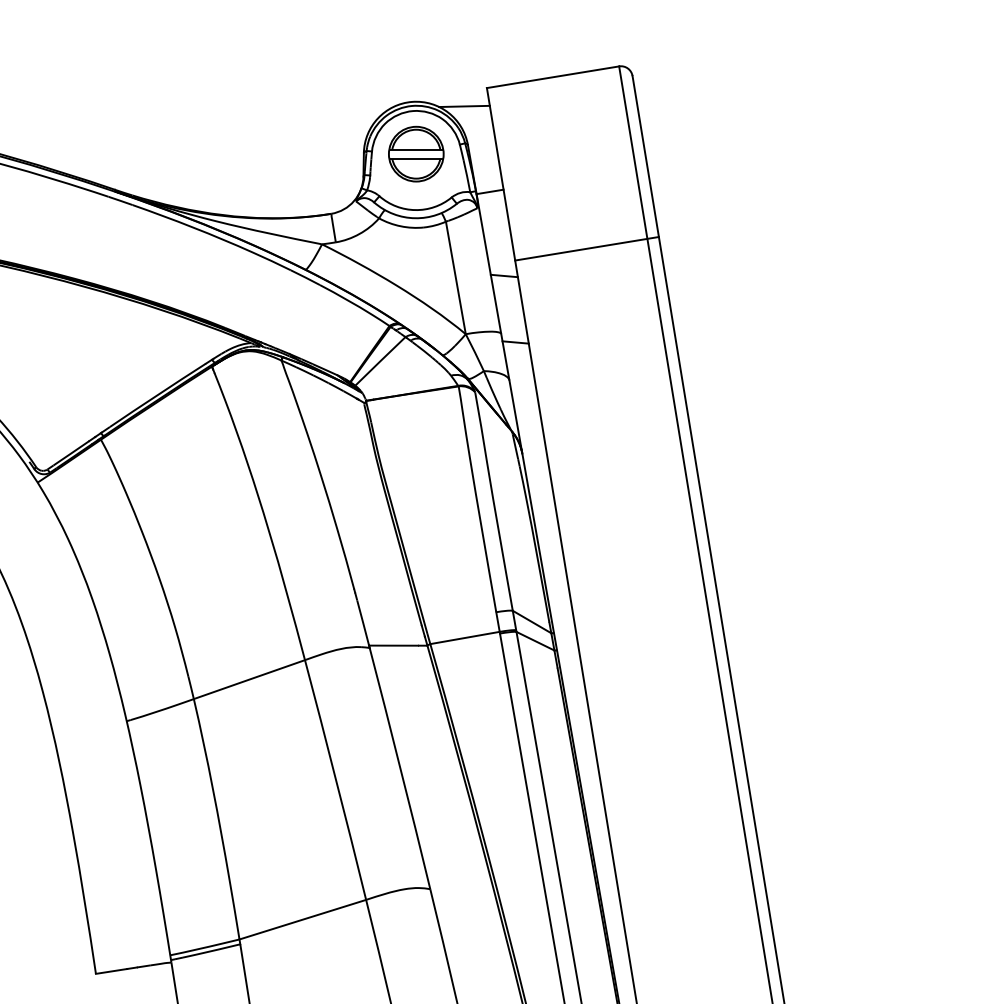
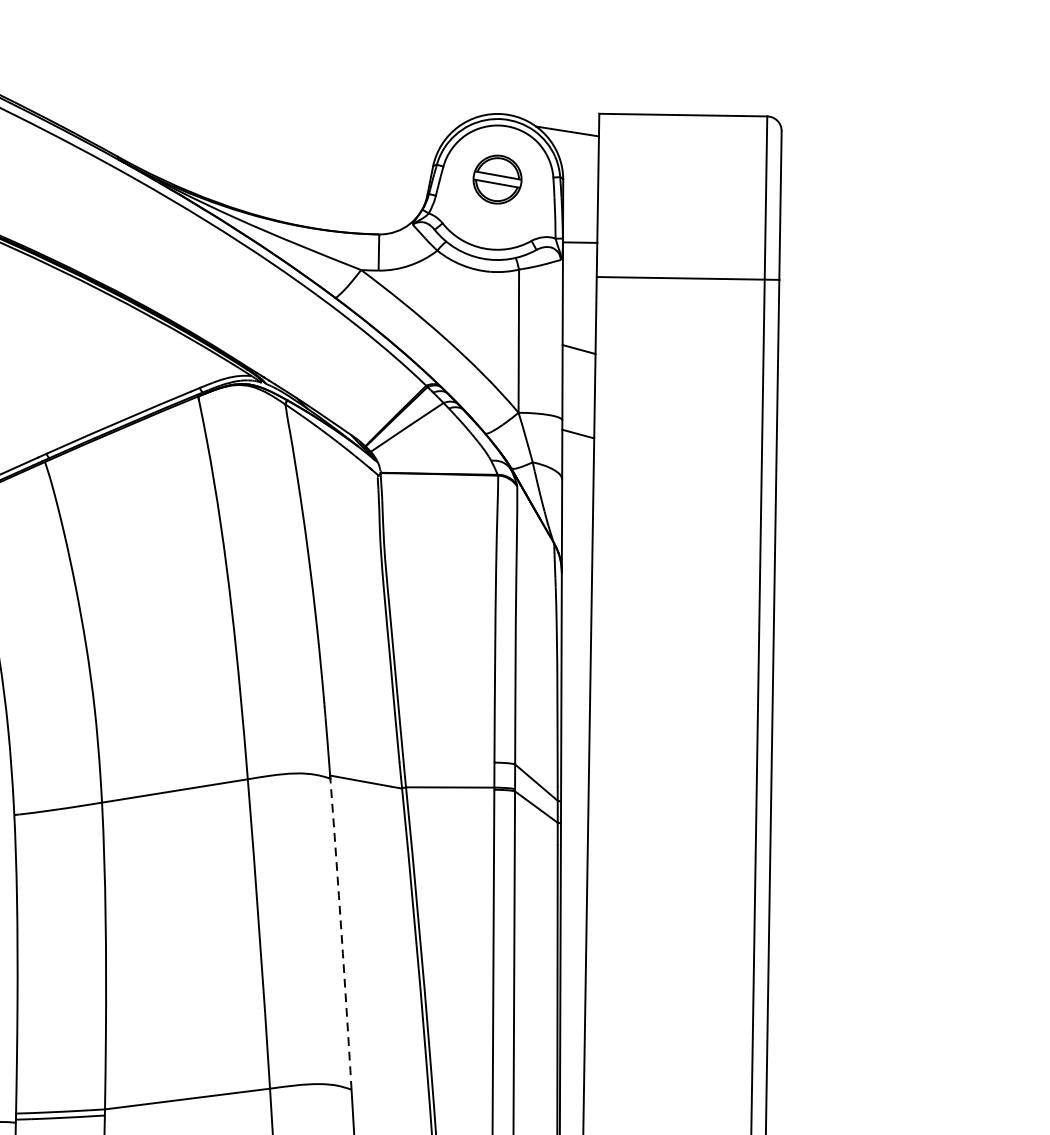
part: (416, 153) -> (497, 178), size x0.7
line: (586, 248) -> (687, 278), moved
arc: (400, 768) -> (341, 934), solid -> dashed

